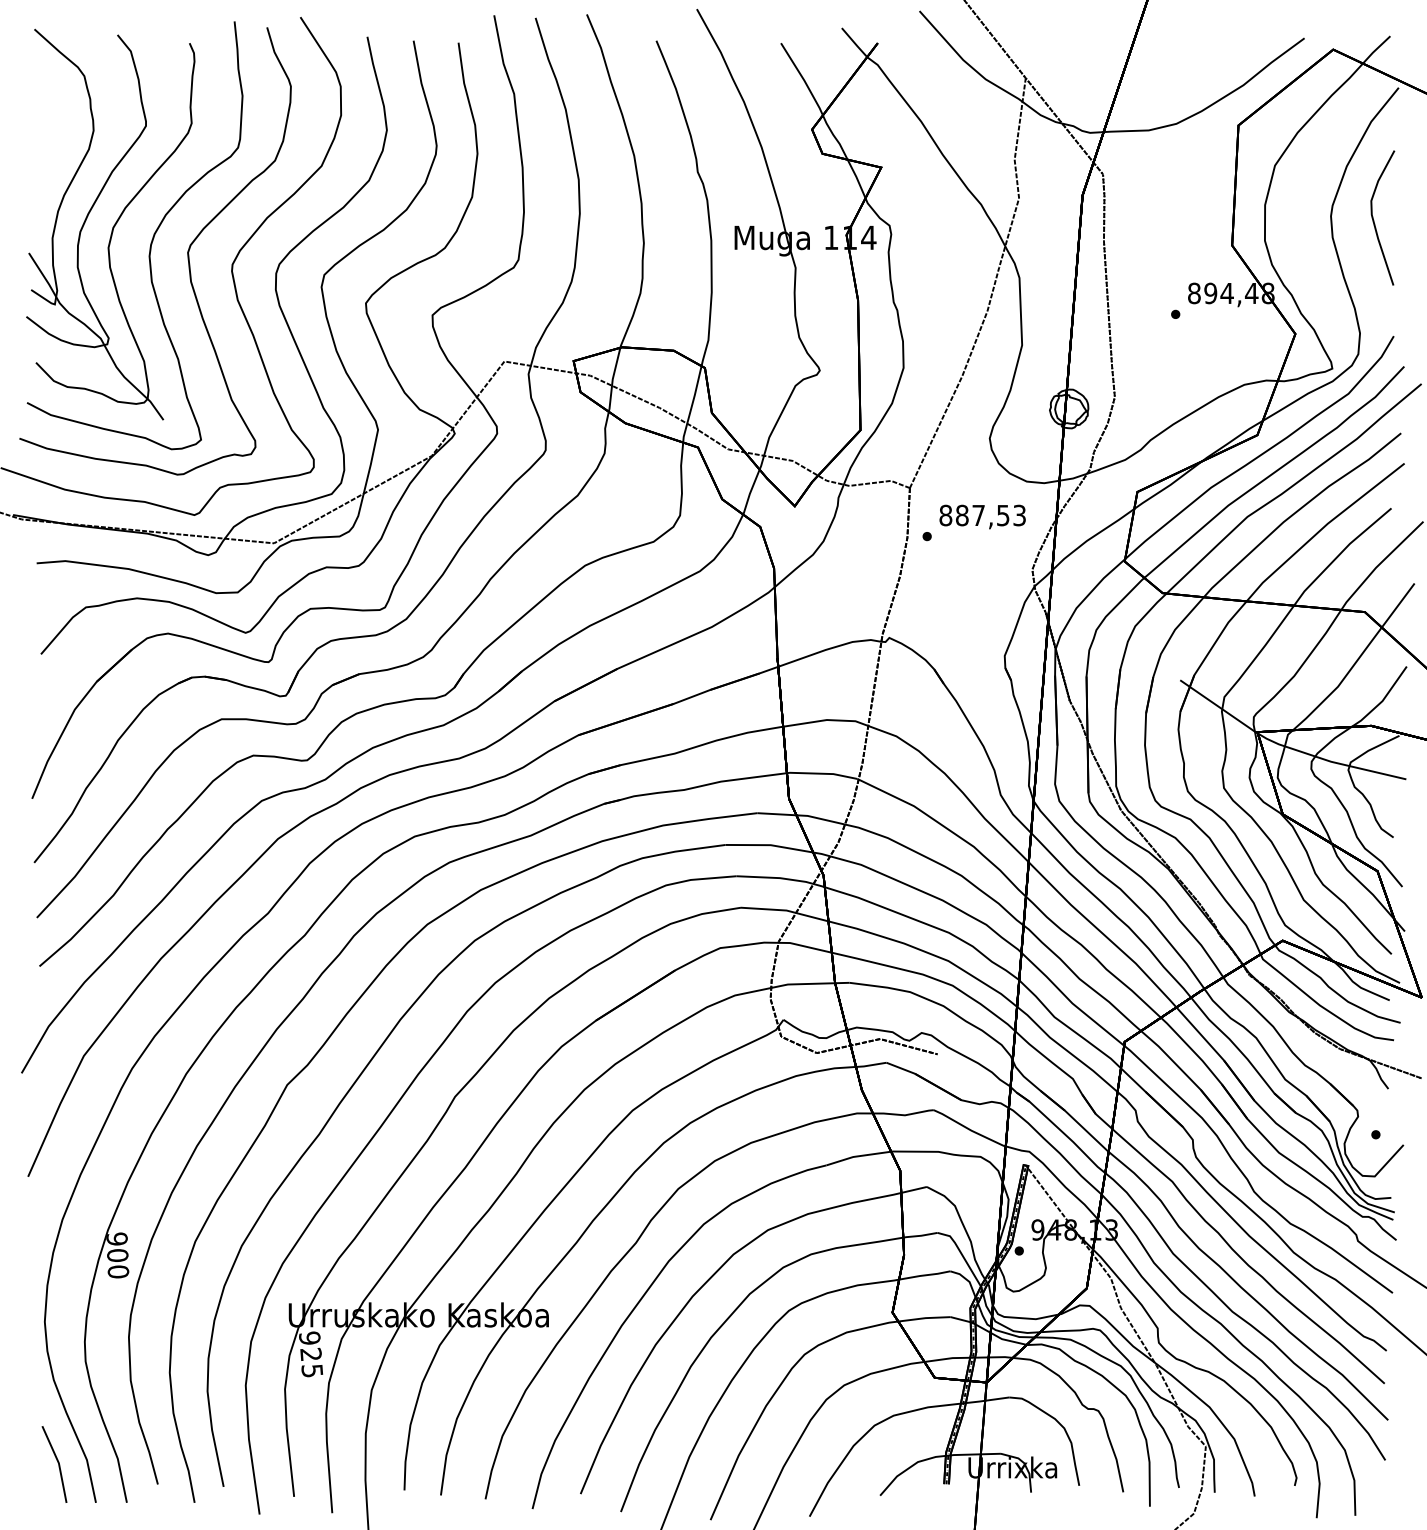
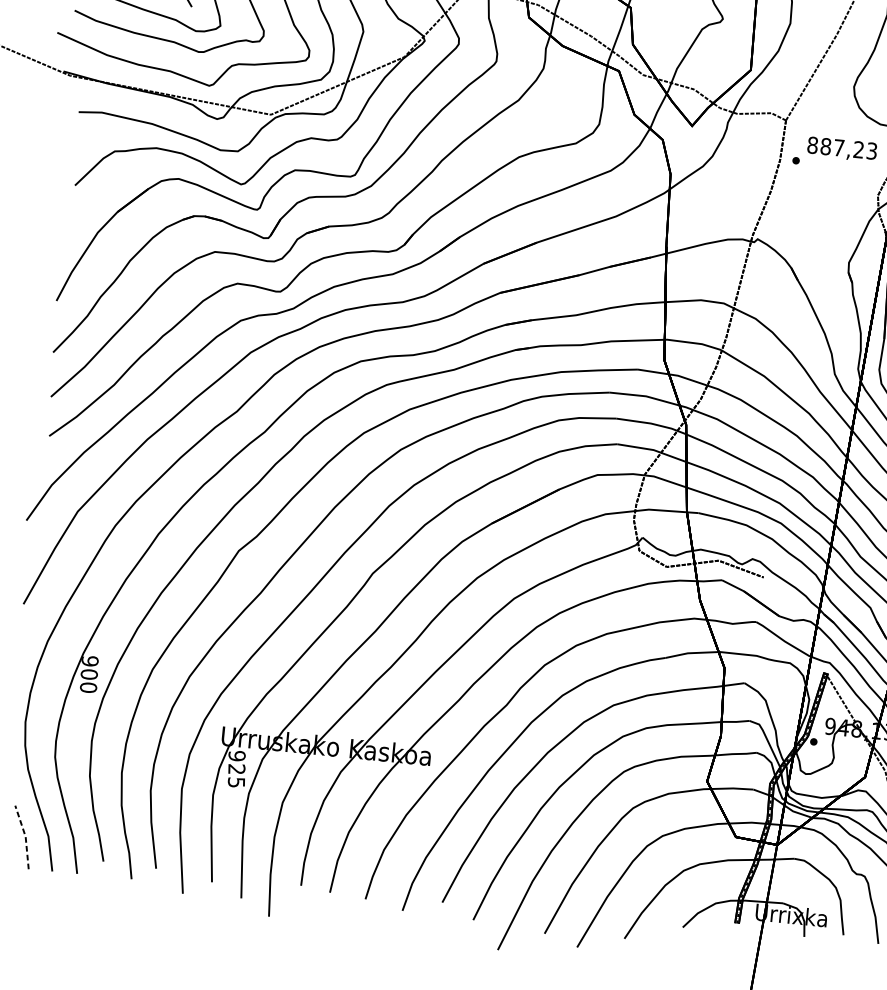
text: (1003, 515) -> (859, 149), 887,53 -> 887,23
line: (58, 1463) -> (25, 836), solid -> dashed

